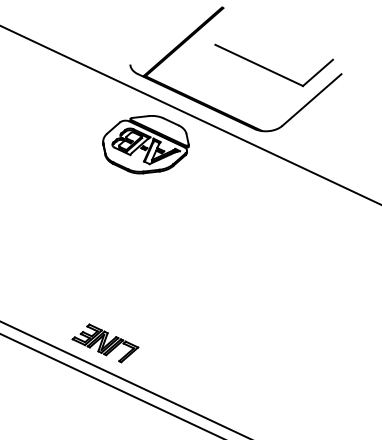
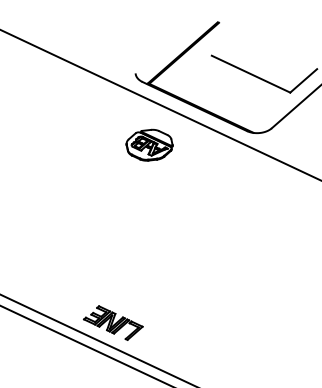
part: (145, 144) -> (149, 144), size x0.6

